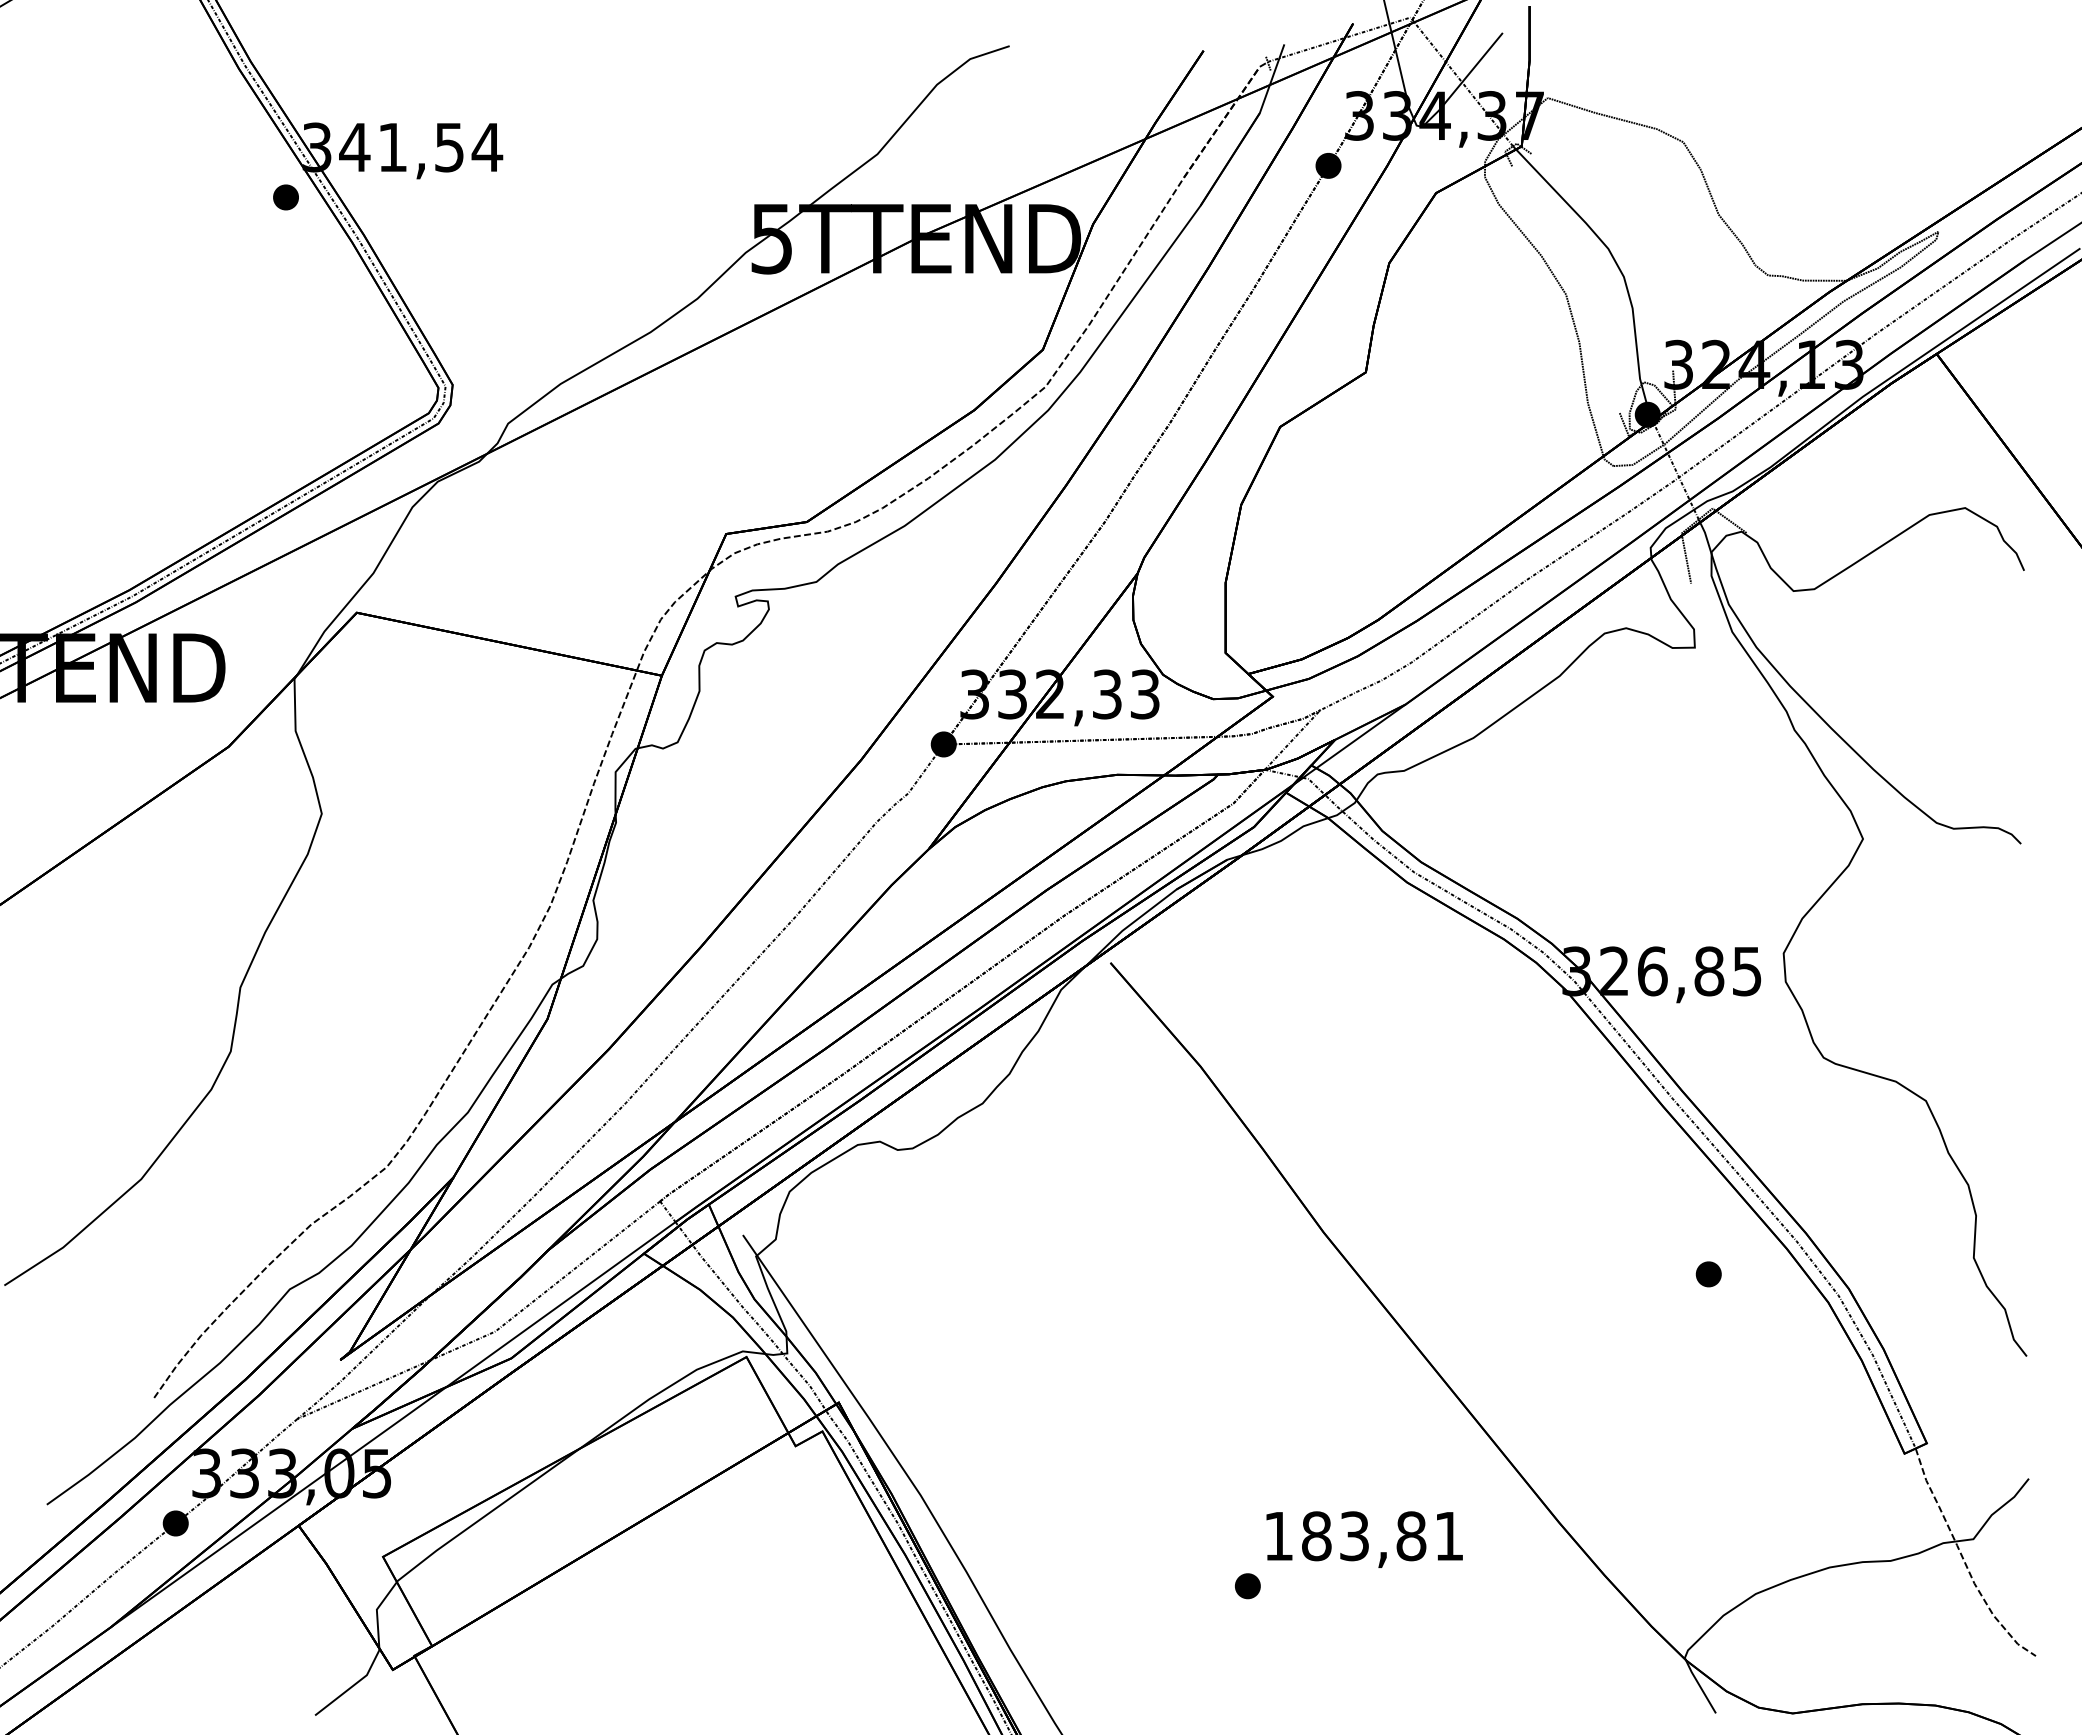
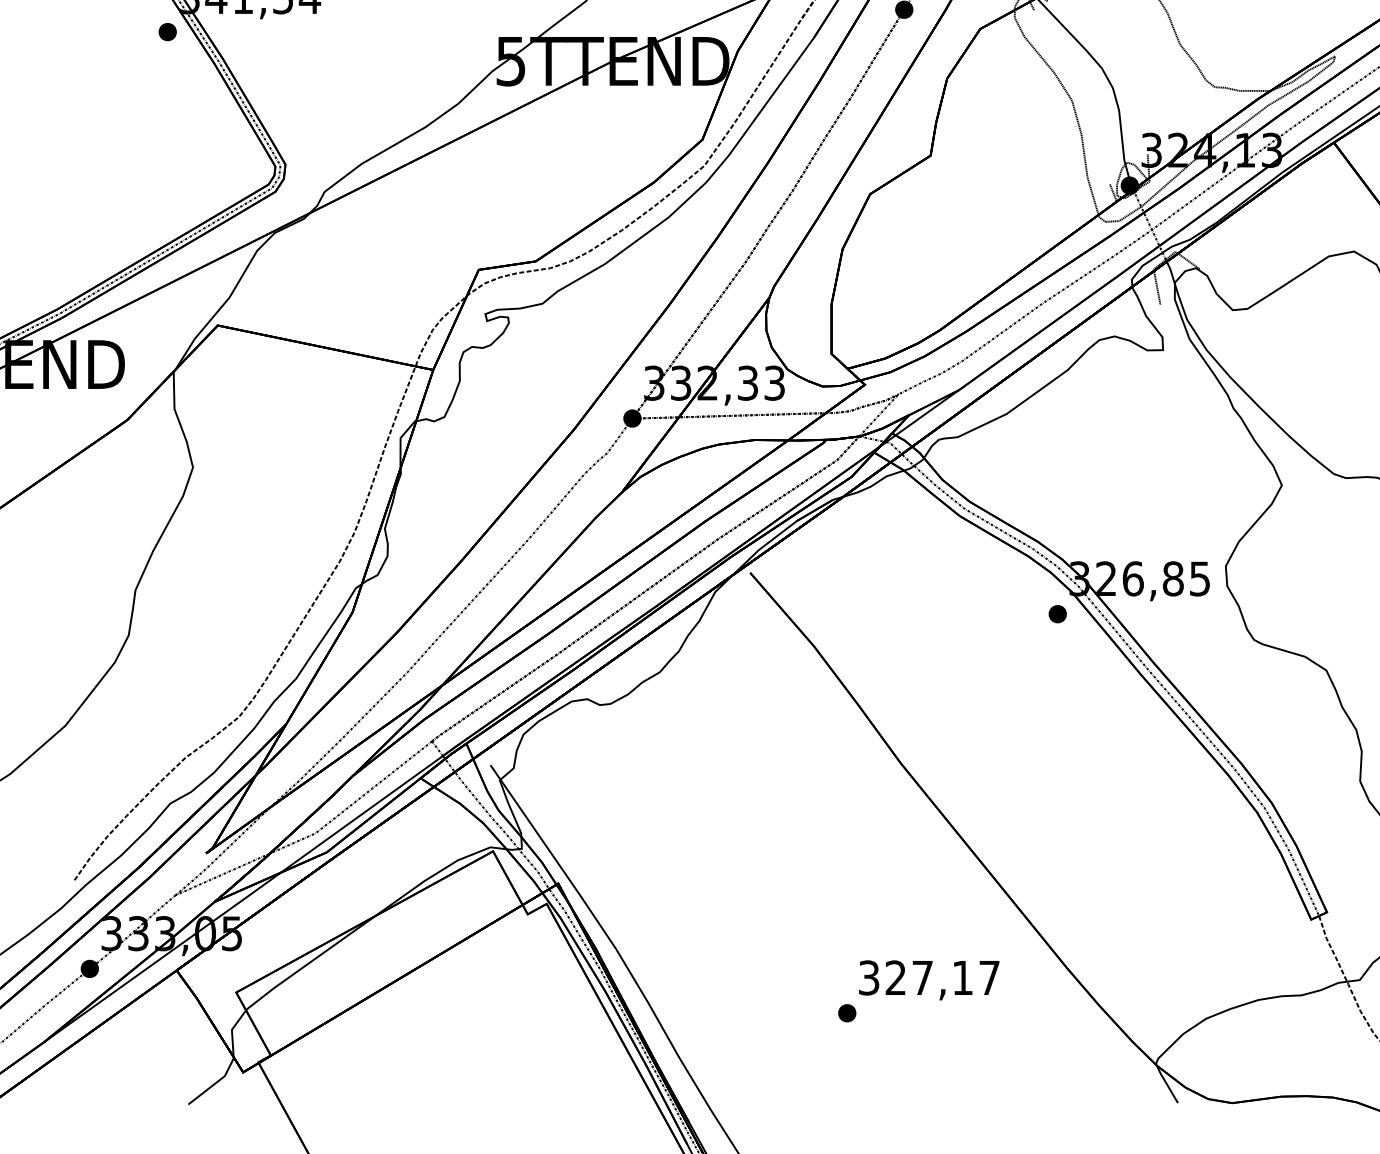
part: (1708, 1274) -> (1057, 614), moved
text: (1363, 1536) -> (928, 978), 183,81 -> 327,17

